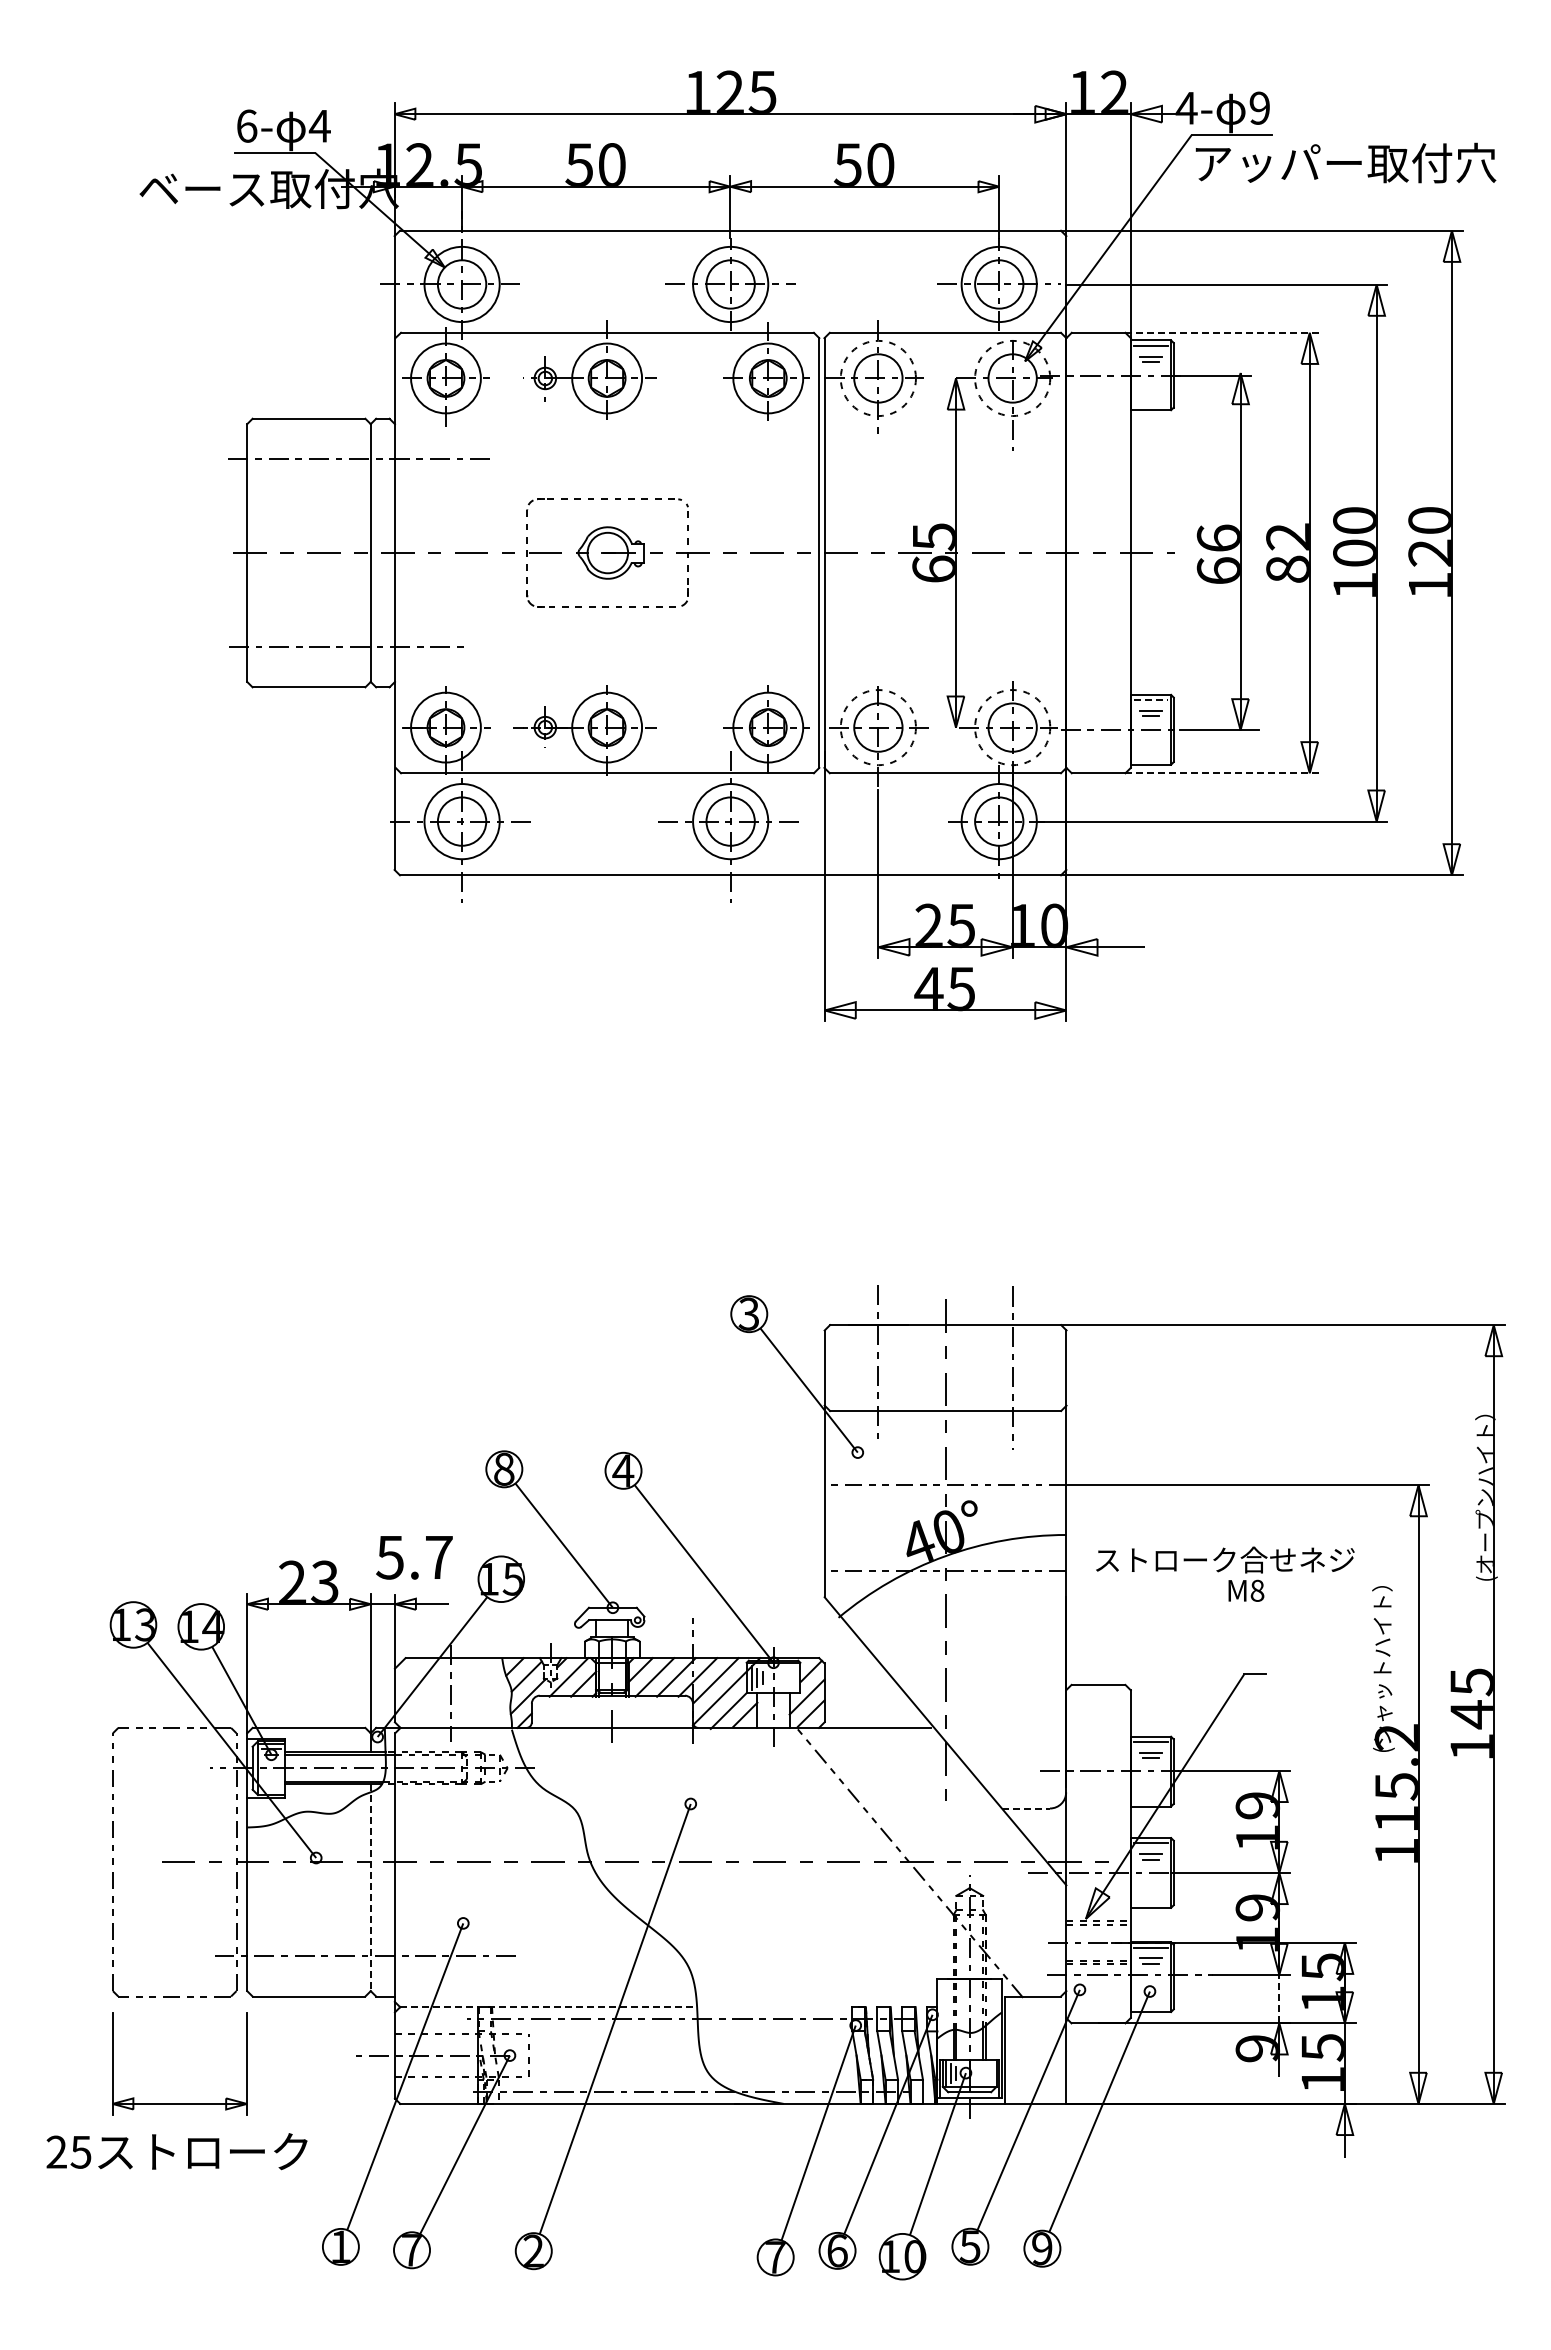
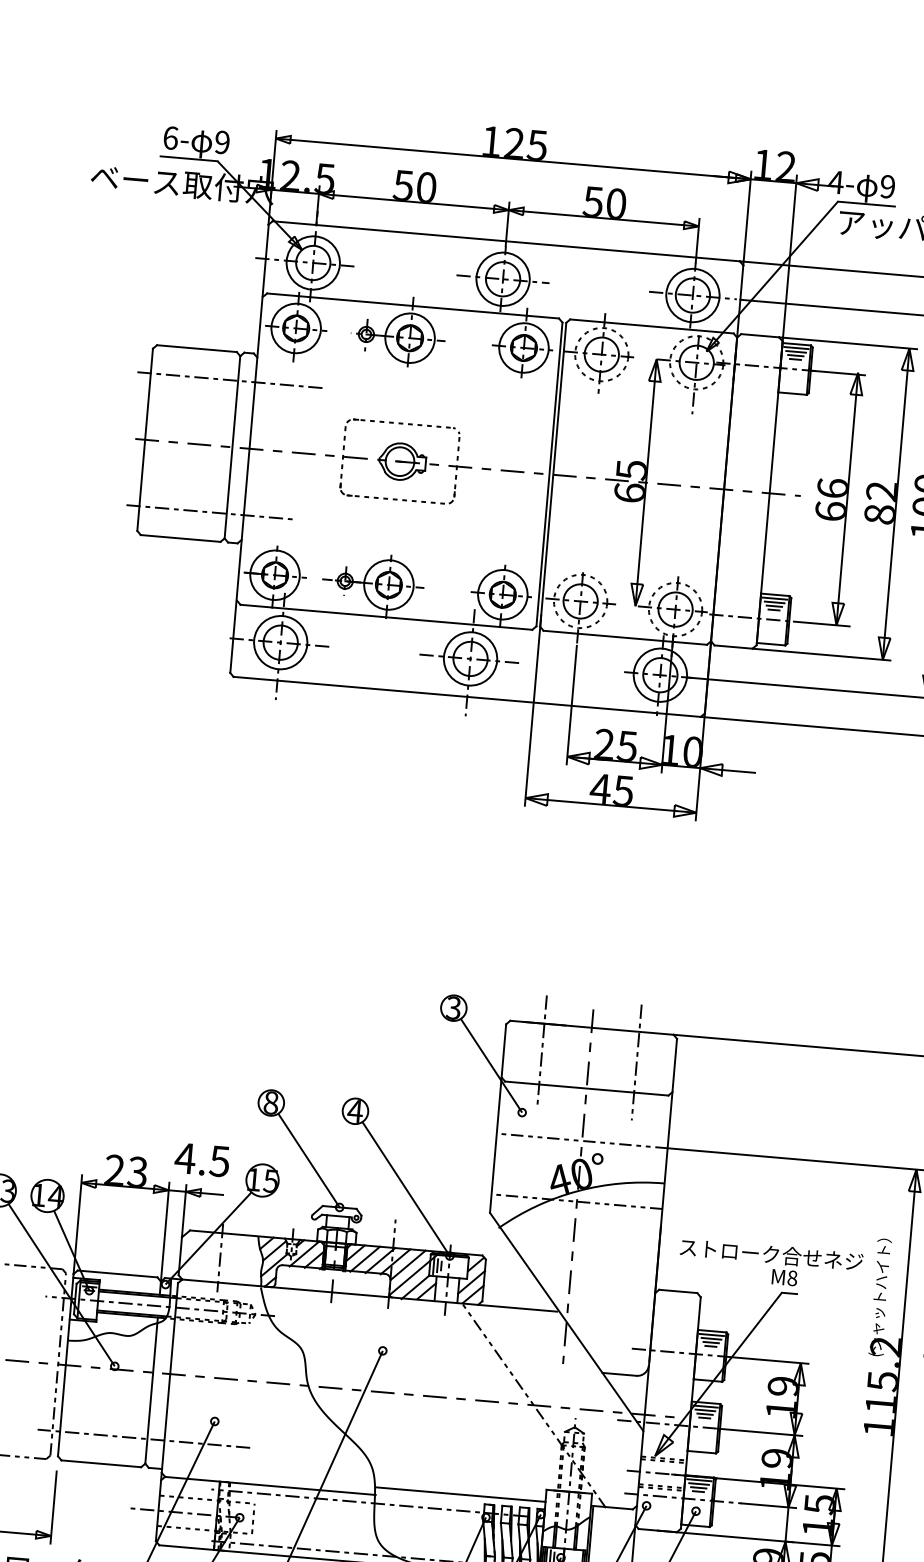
text: (319, 125) -> (222, 142), 4 -> 9
line: (1222, 332) -> (847, 343), dashed -> solid
line: (1150, 351) -> (795, 352), added
line: (1151, 700) -> (775, 598), dashed -> solid
line: (1150, 705) -> (774, 602), added
line: (1222, 773) -> (821, 654), dashed -> solid
text: (413, 1557) -> (201, 1159), 5.7 -> 4.5
text: (1225, 1573) -> (770, 1264), moved
line: (1150, 1747) -> (711, 1338), added
line: (1026, 1808) -> (619, 1374), dashed -> solid
line: (1150, 1848) -> (705, 1410), added
line: (370, 1888) -> (151, 1391), dashed -> solid
line: (1150, 1952) -> (698, 1483), added
line: (817, 1996) -> (460, 1494), added
line: (1279, 1998) -> (787, 1524), dashed -> solid
line: (549, 2007) -> (270, 1486), dashed -> solid

